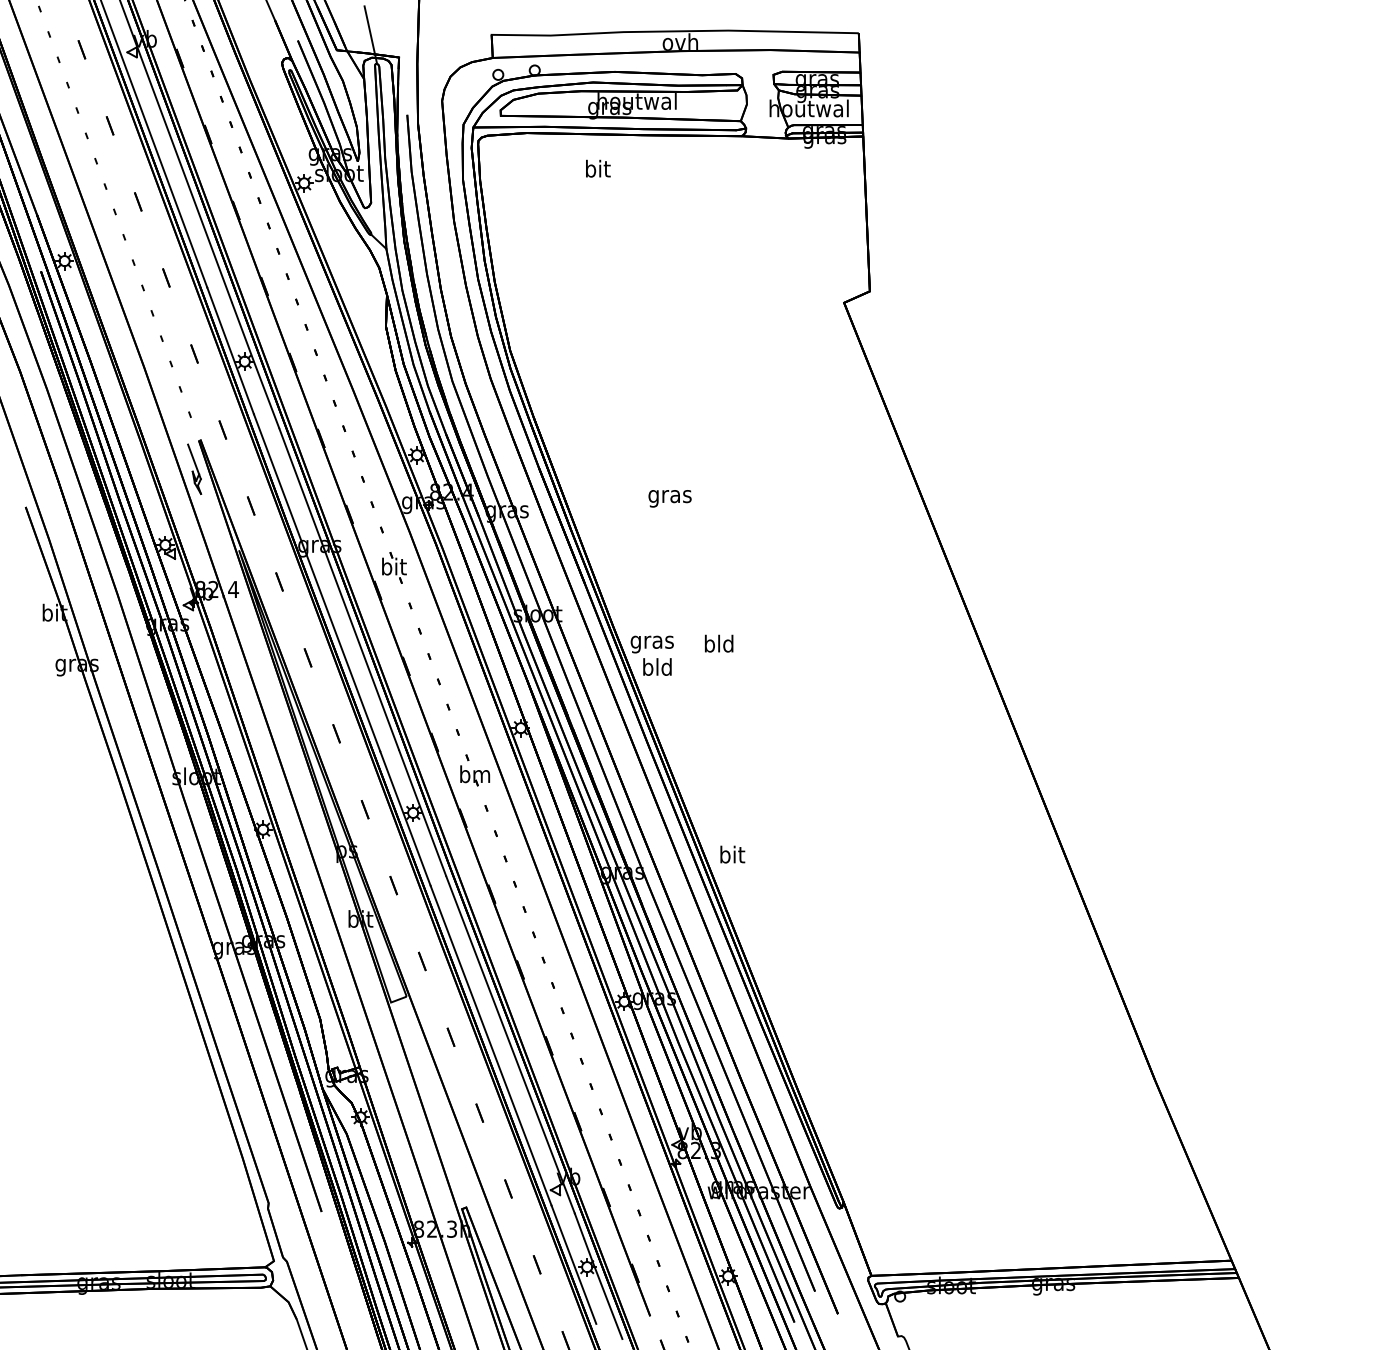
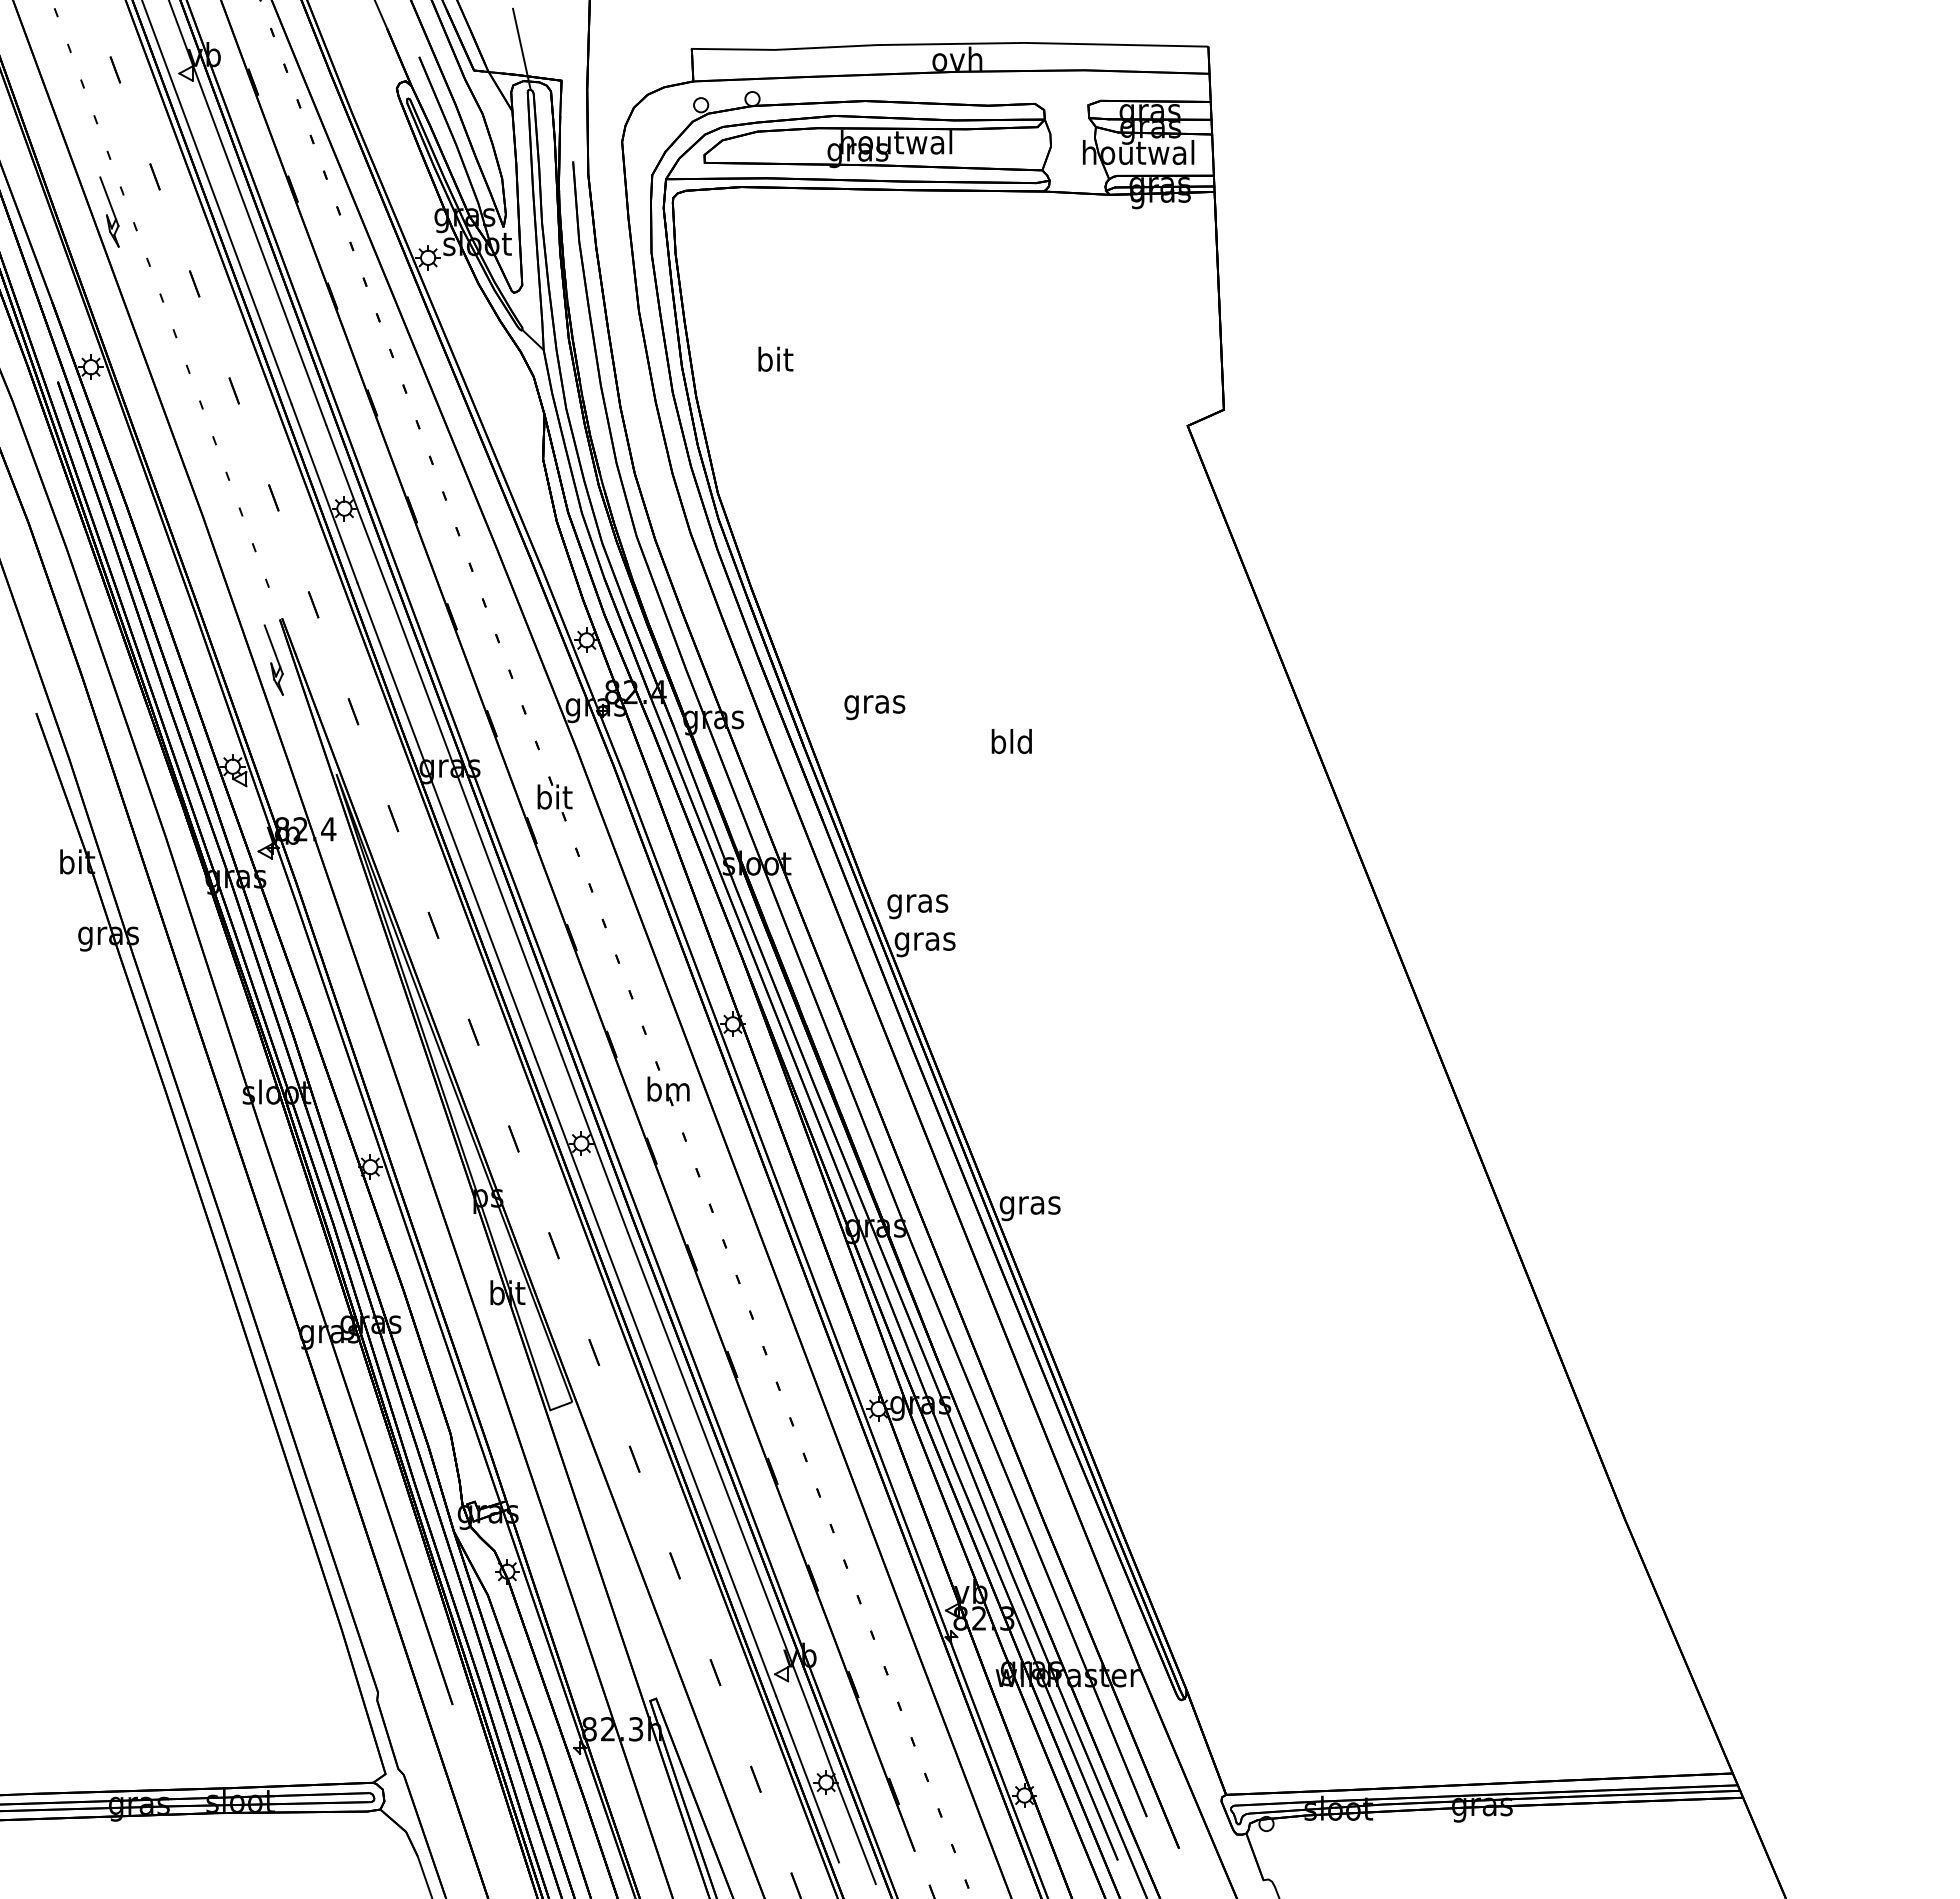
part: (77, 150) -> (109, 211), added
text: (598, 168) -> (775, 358), moved
text: (669, 498) -> (874, 707), moved
text: (718, 643) -> (1011, 741), moved
text: (657, 669) -> (924, 941), bld -> gras
text: (731, 856) -> (1029, 1205), bit -> gras

